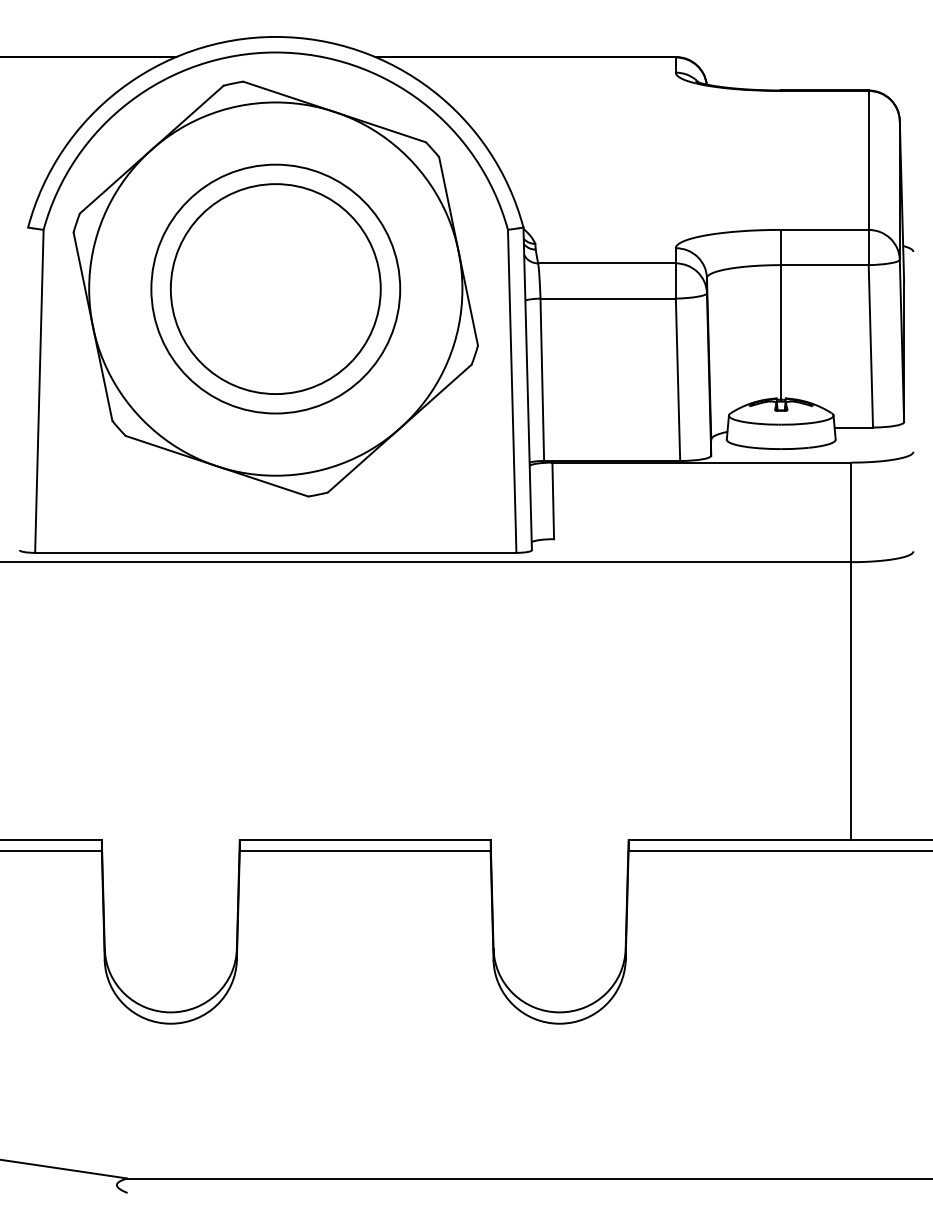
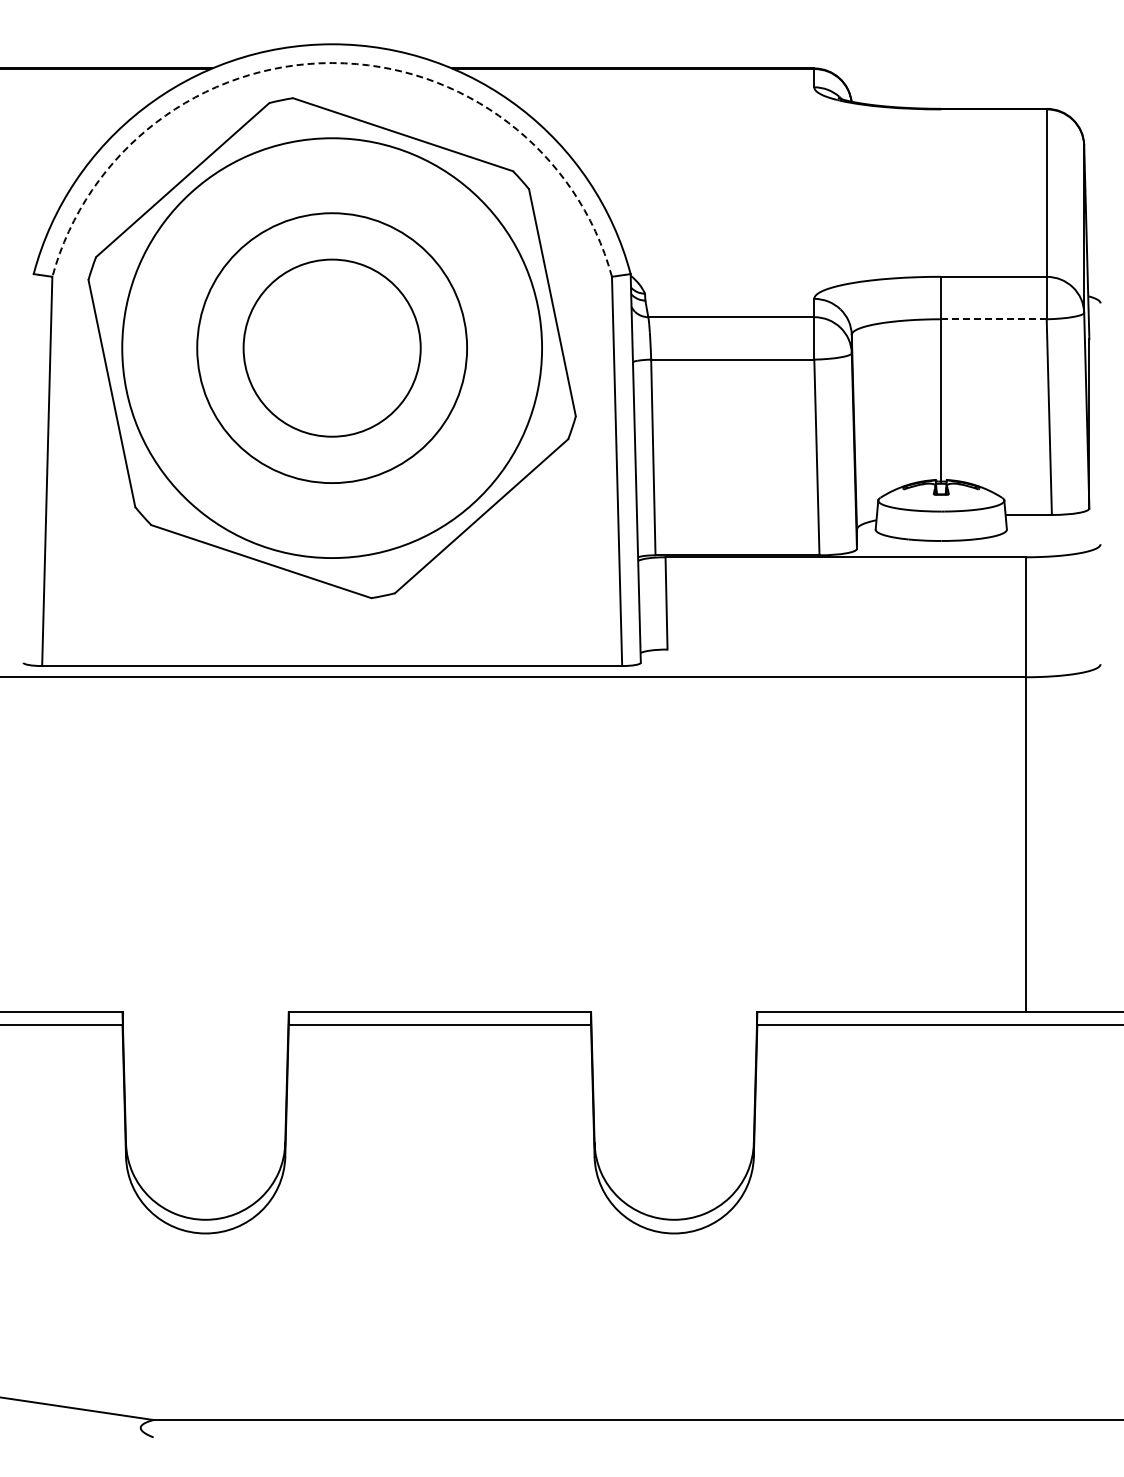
arc: (276, 52) -> (332, 63), solid -> dashed
line: (825, 265) -> (994, 319), solid -> dashed
circle: (275, 288) -> (331, 347), size x0.7
circle: (276, 289) -> (332, 348), size x0.6
circle: (276, 289) -> (332, 348), size x1.4

